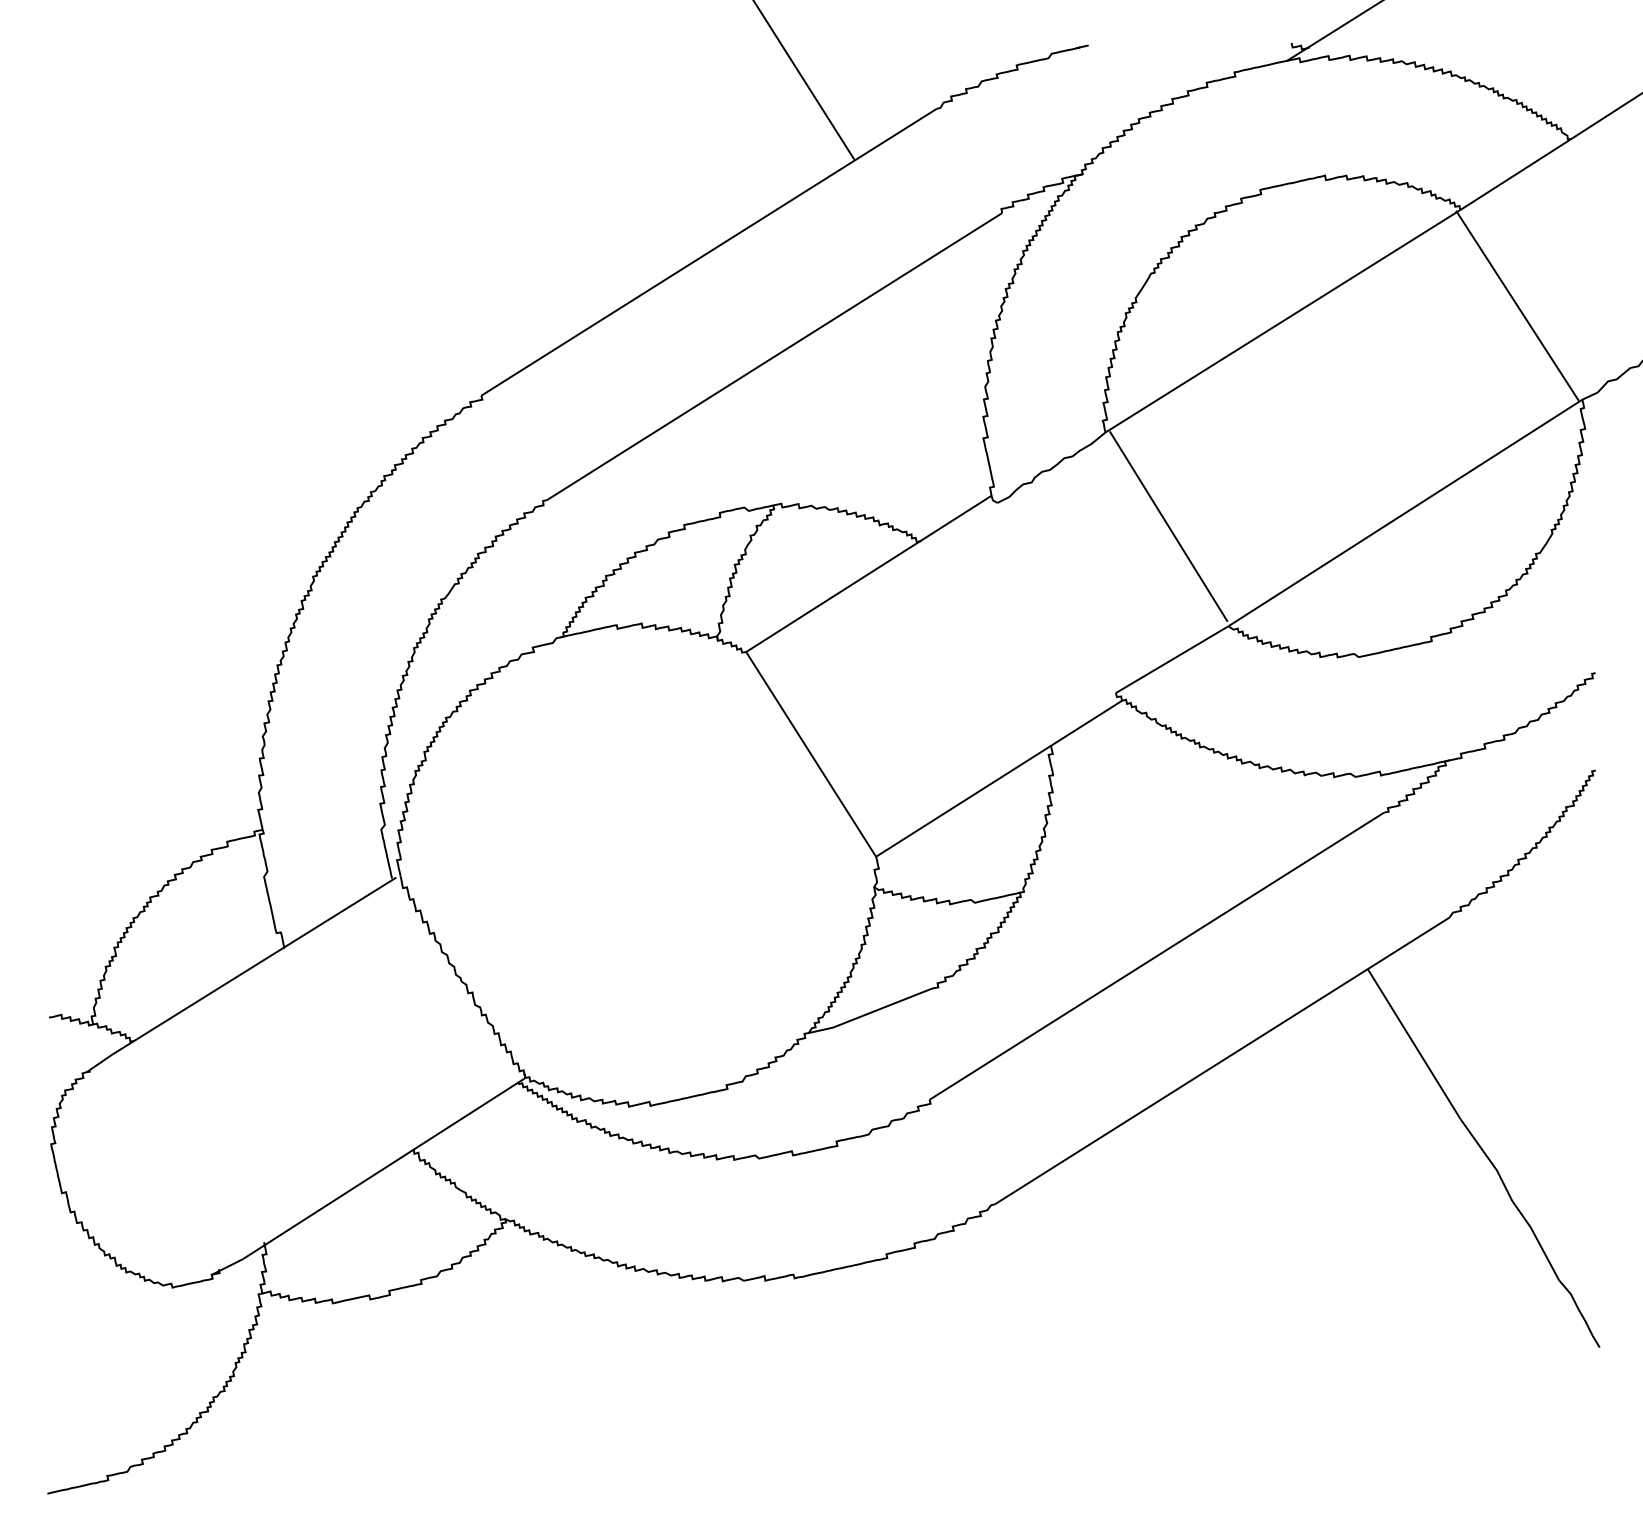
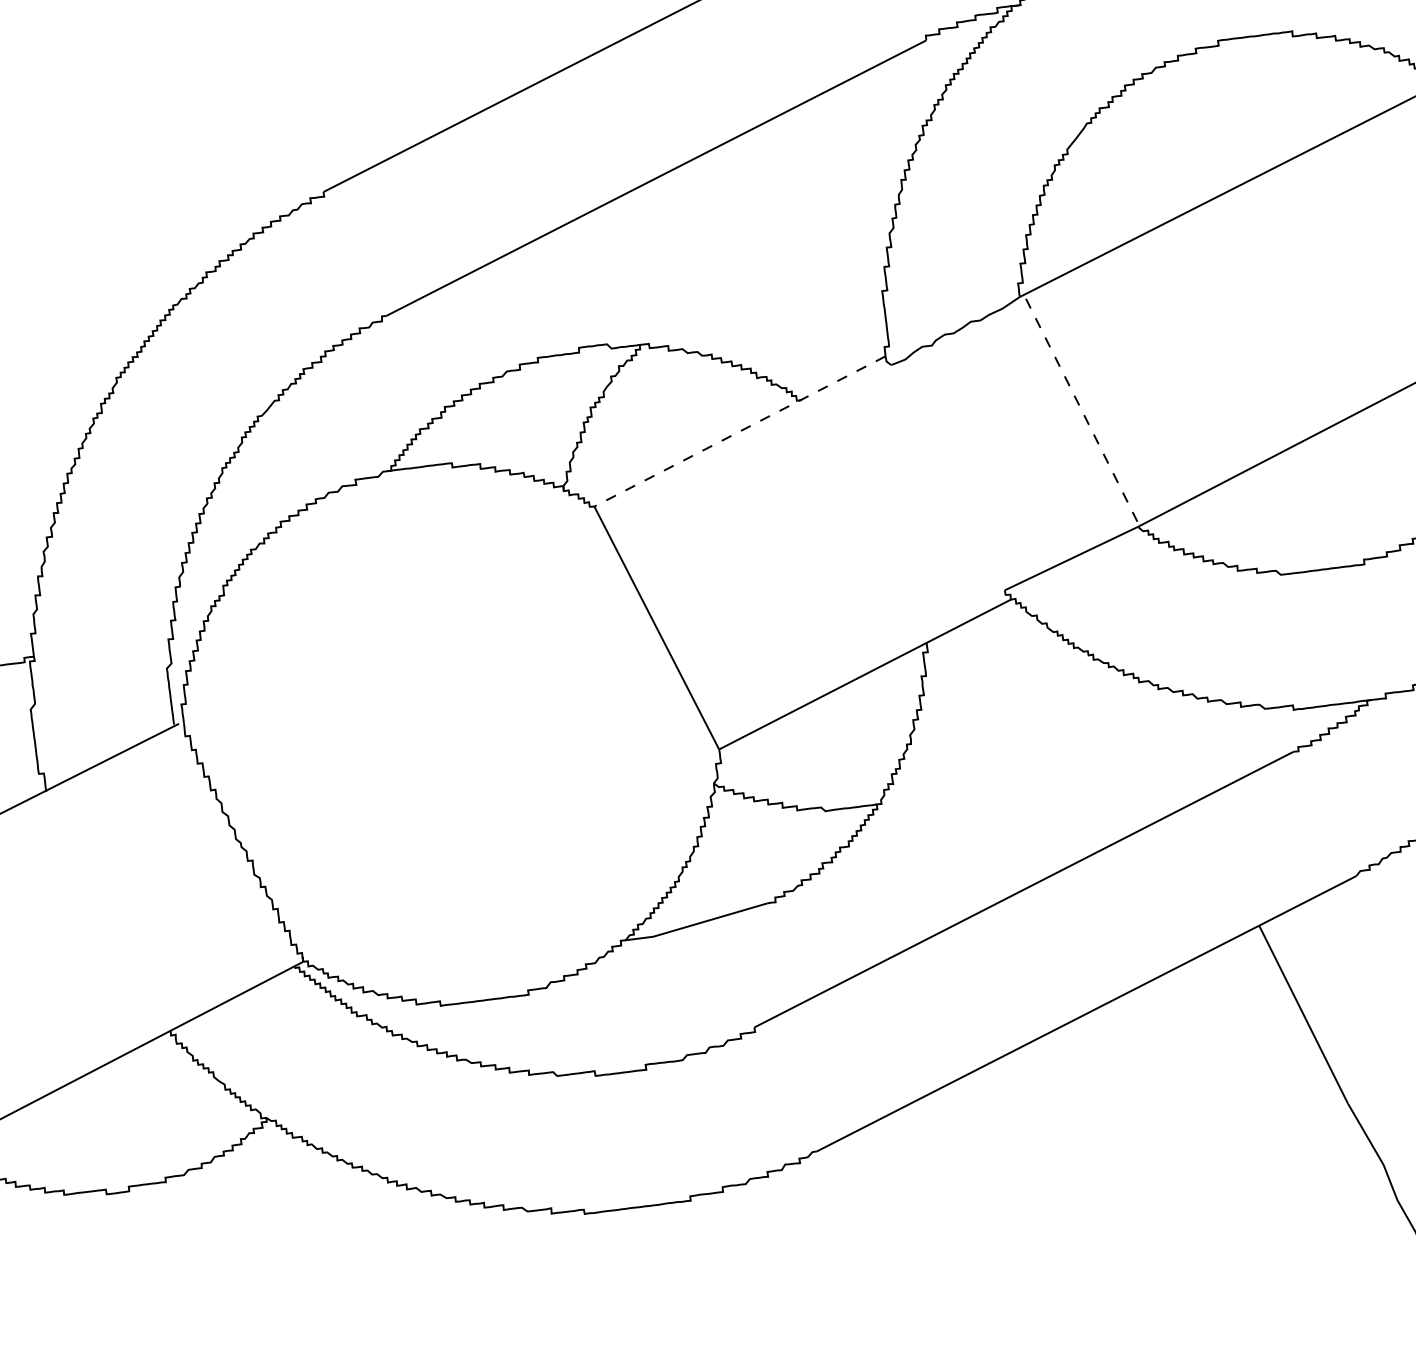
line: (1168, 526) -> (1080, 408), solid -> dashed
line: (868, 574) -> (739, 432), solid -> dashed

